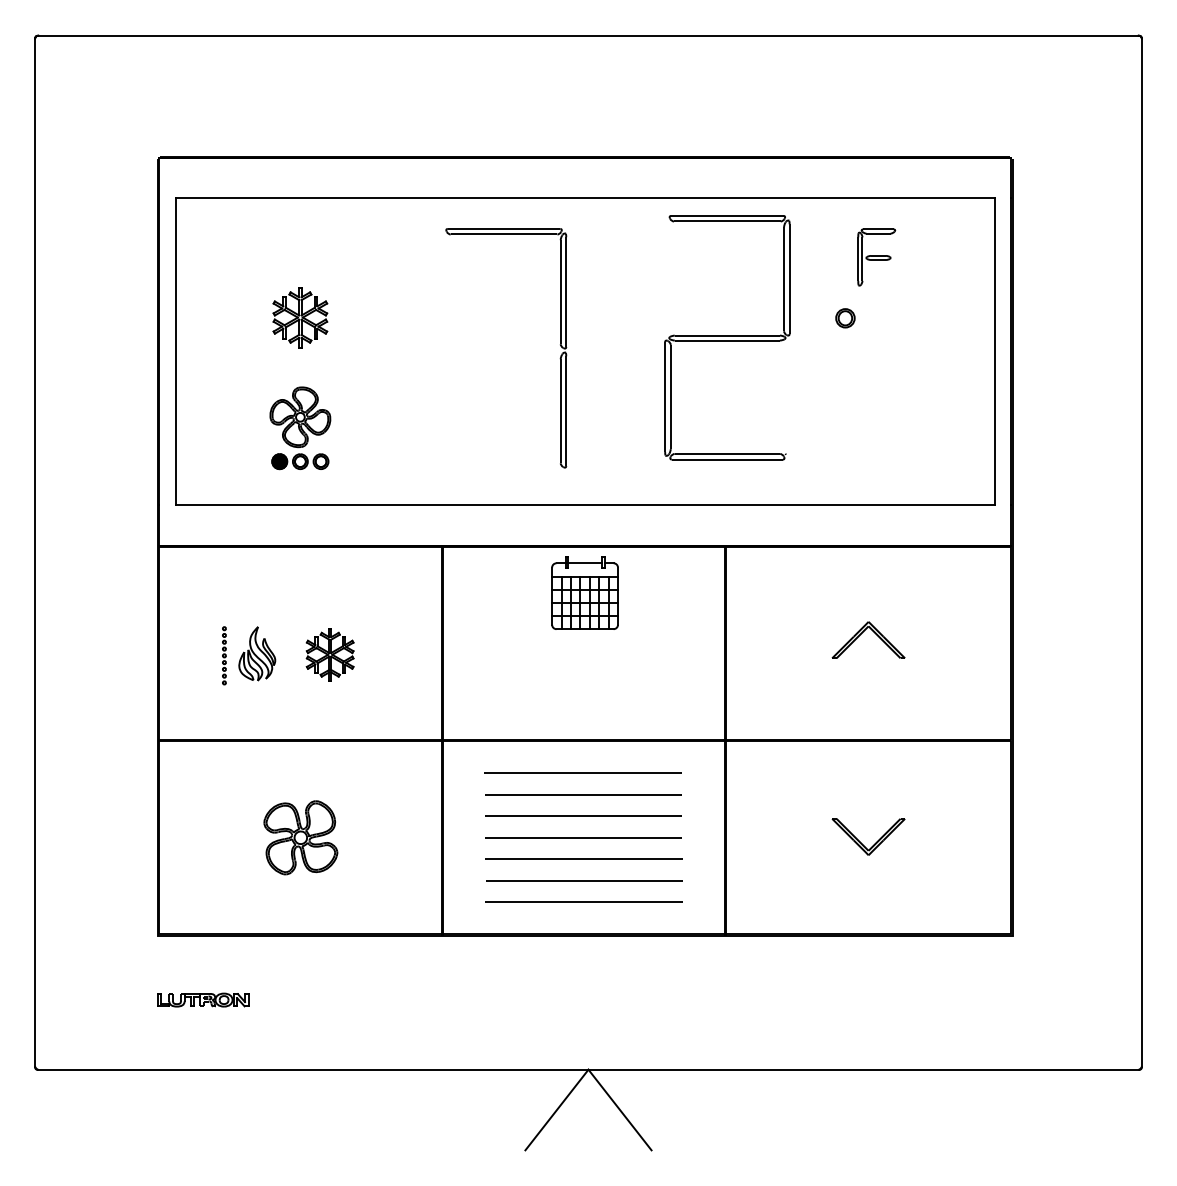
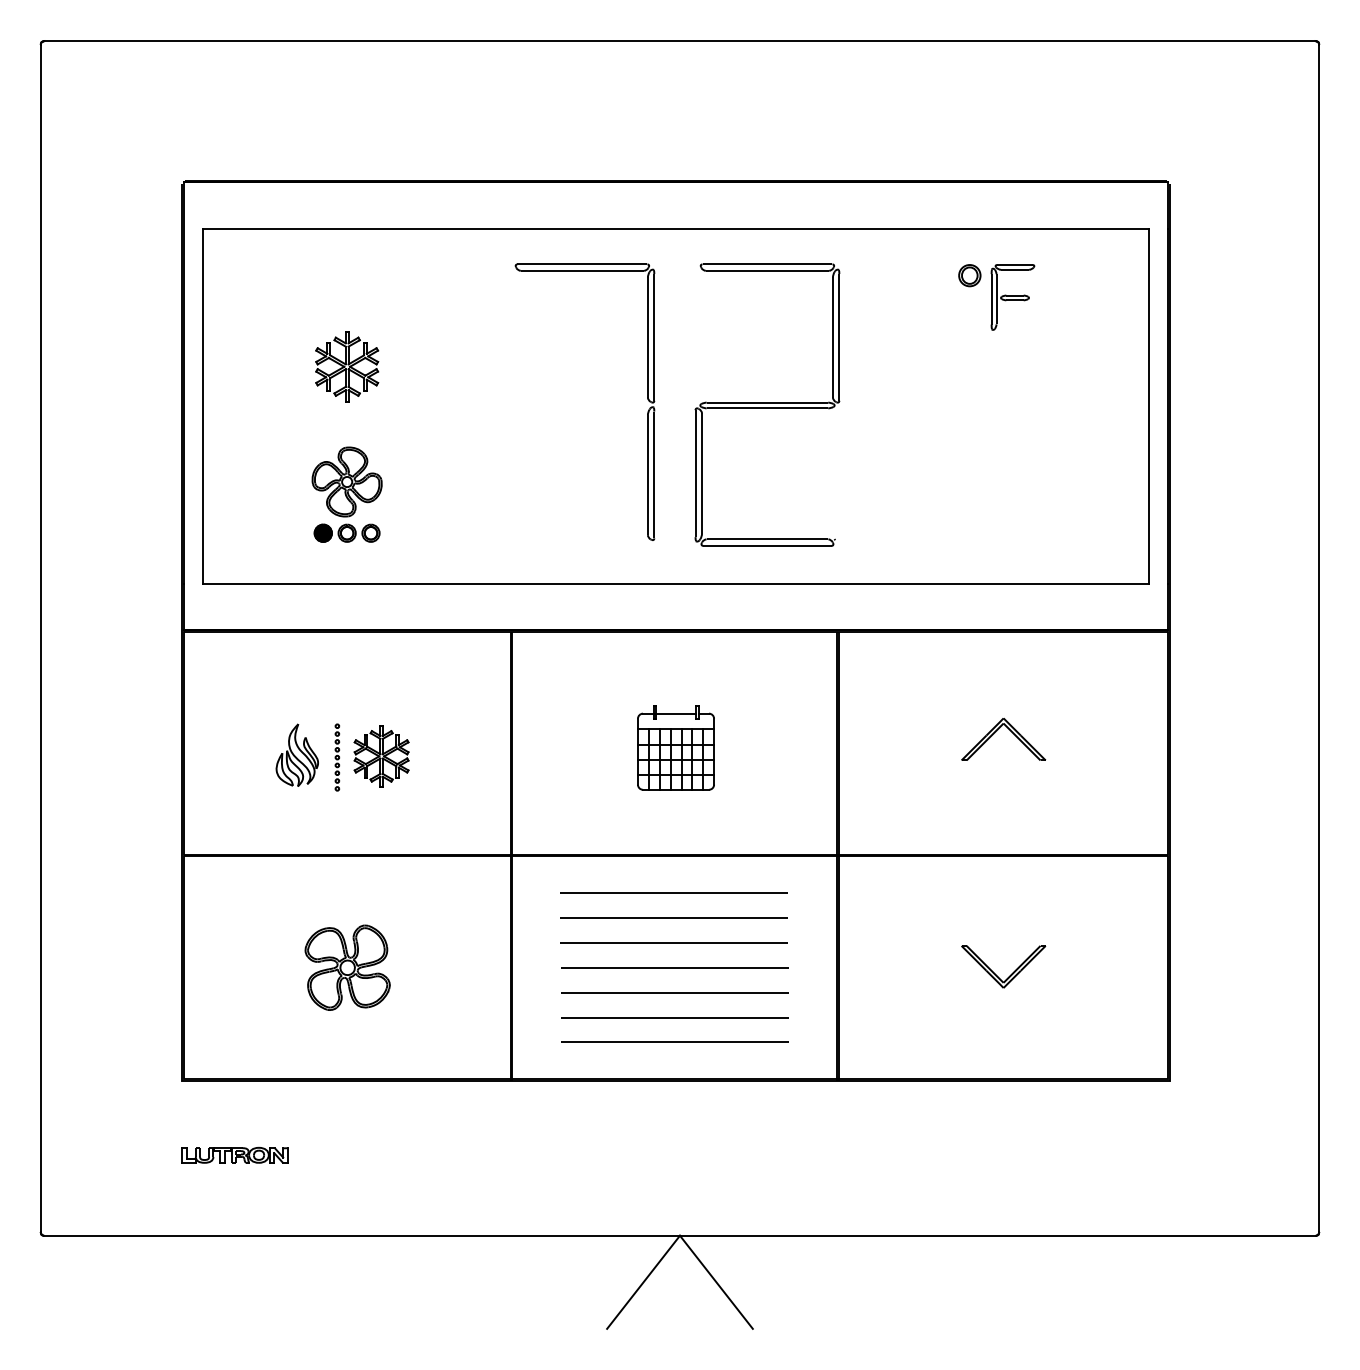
part: (845, 318) -> (969, 275), moved
part: (727, 337) -> (767, 404), moved
part: (584, 592) -> (675, 747), moved
part: (224, 655) -> (337, 757), moved

